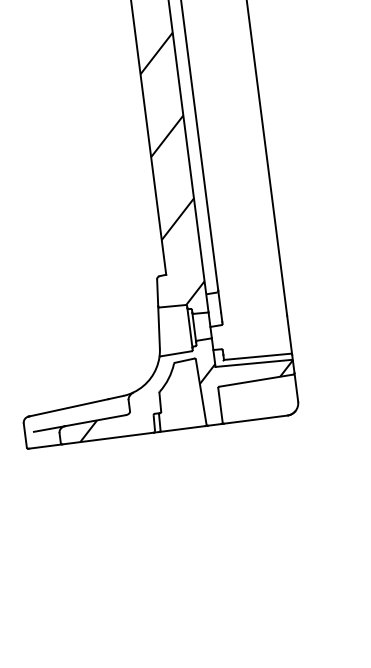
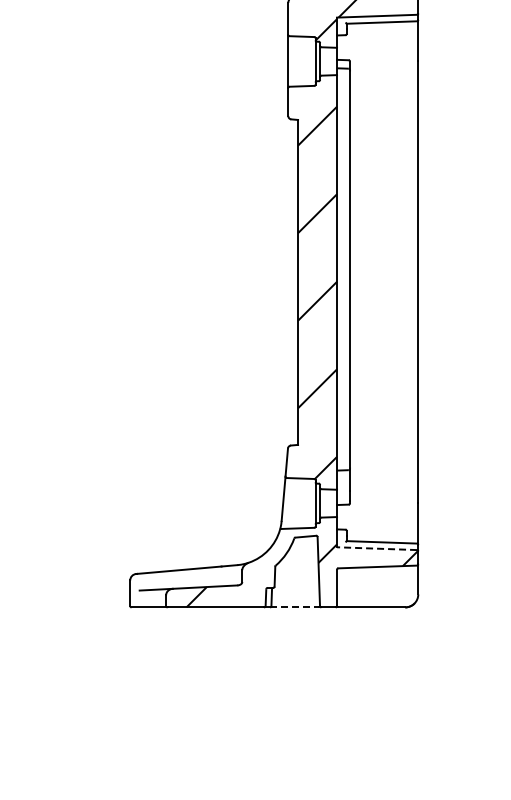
line: (253, 363) -> (376, 548), solid -> dashed
line: (182, 429) -> (294, 607), solid -> dashed

